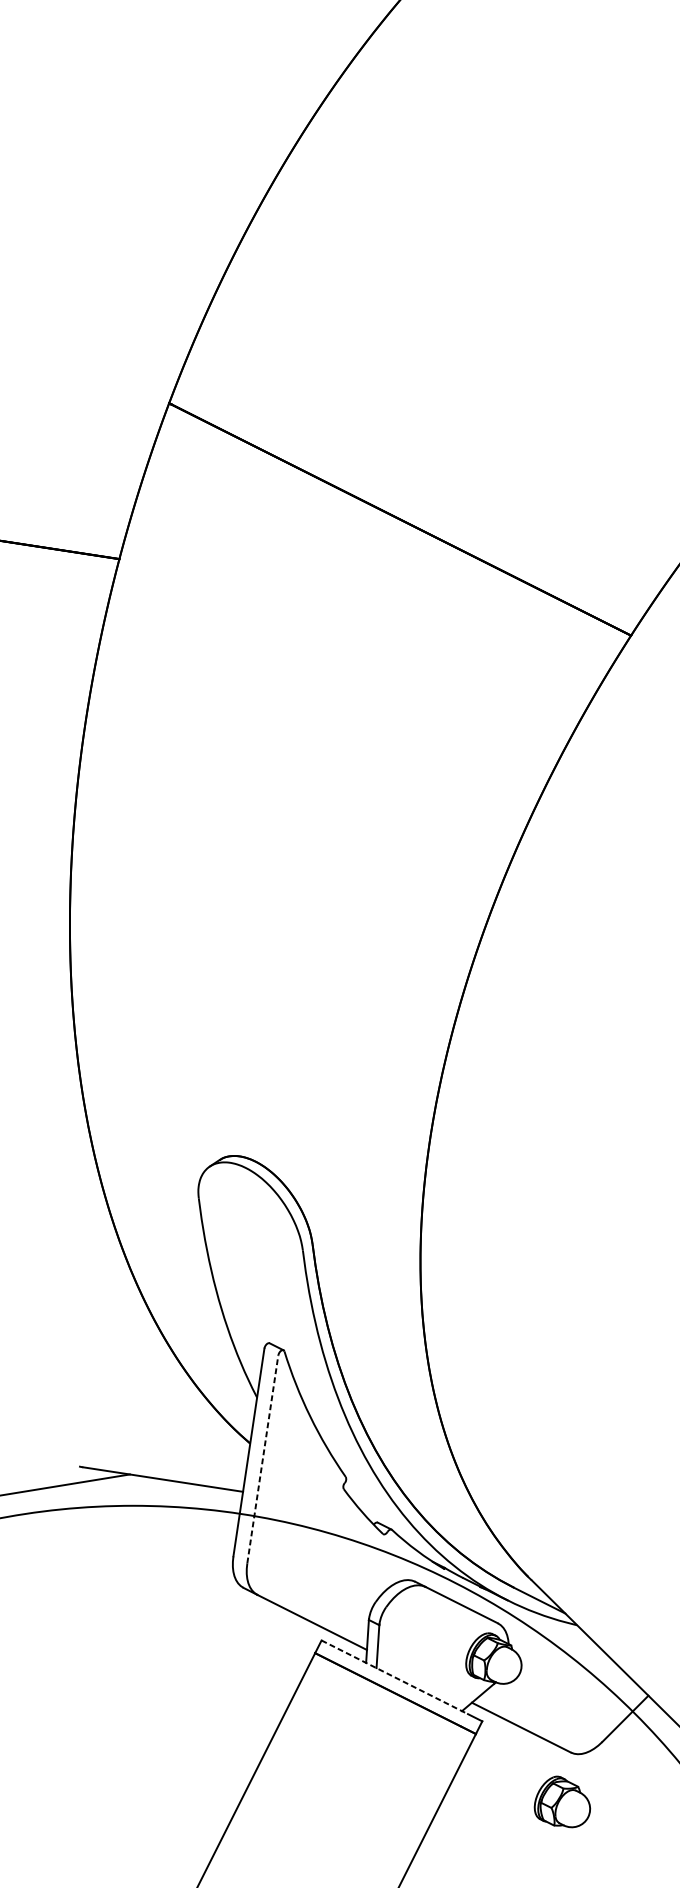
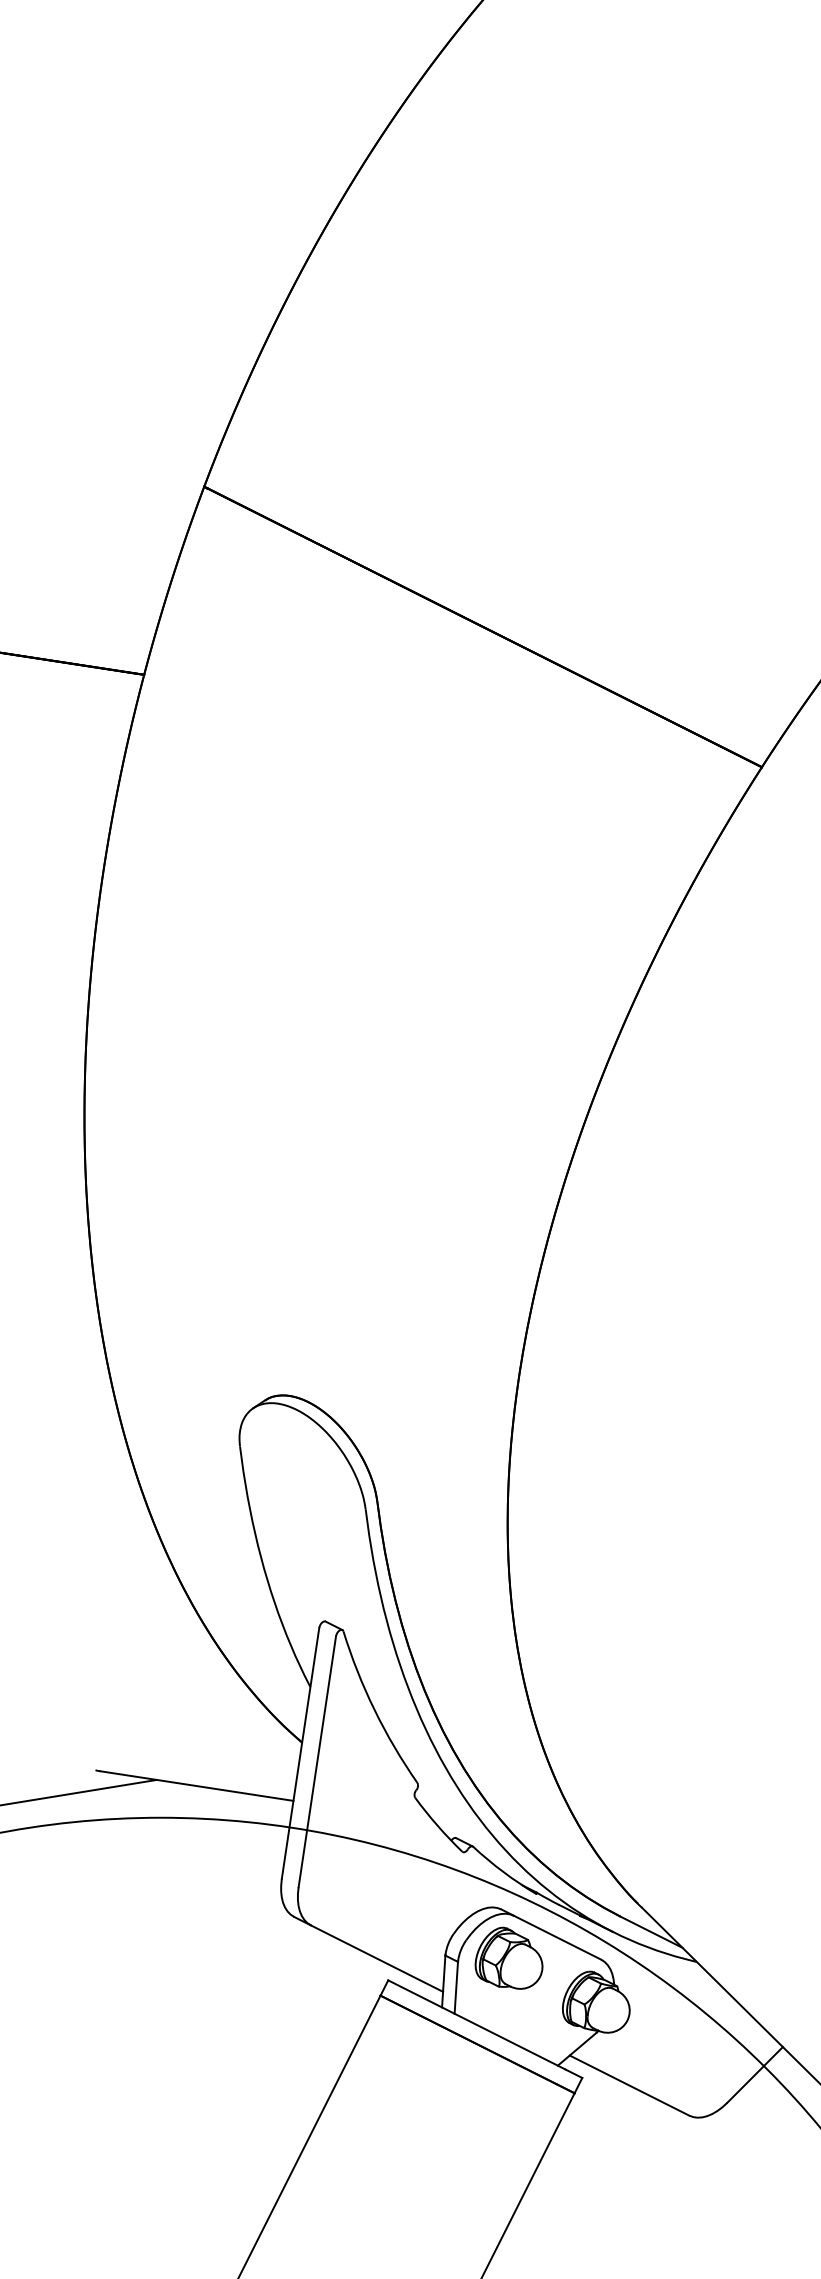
line: (262, 1459) -> (317, 1761), dashed -> solid
line: (394, 1677) -> (476, 2024), dashed -> solid
part: (561, 1801) -> (508, 1957), moved

